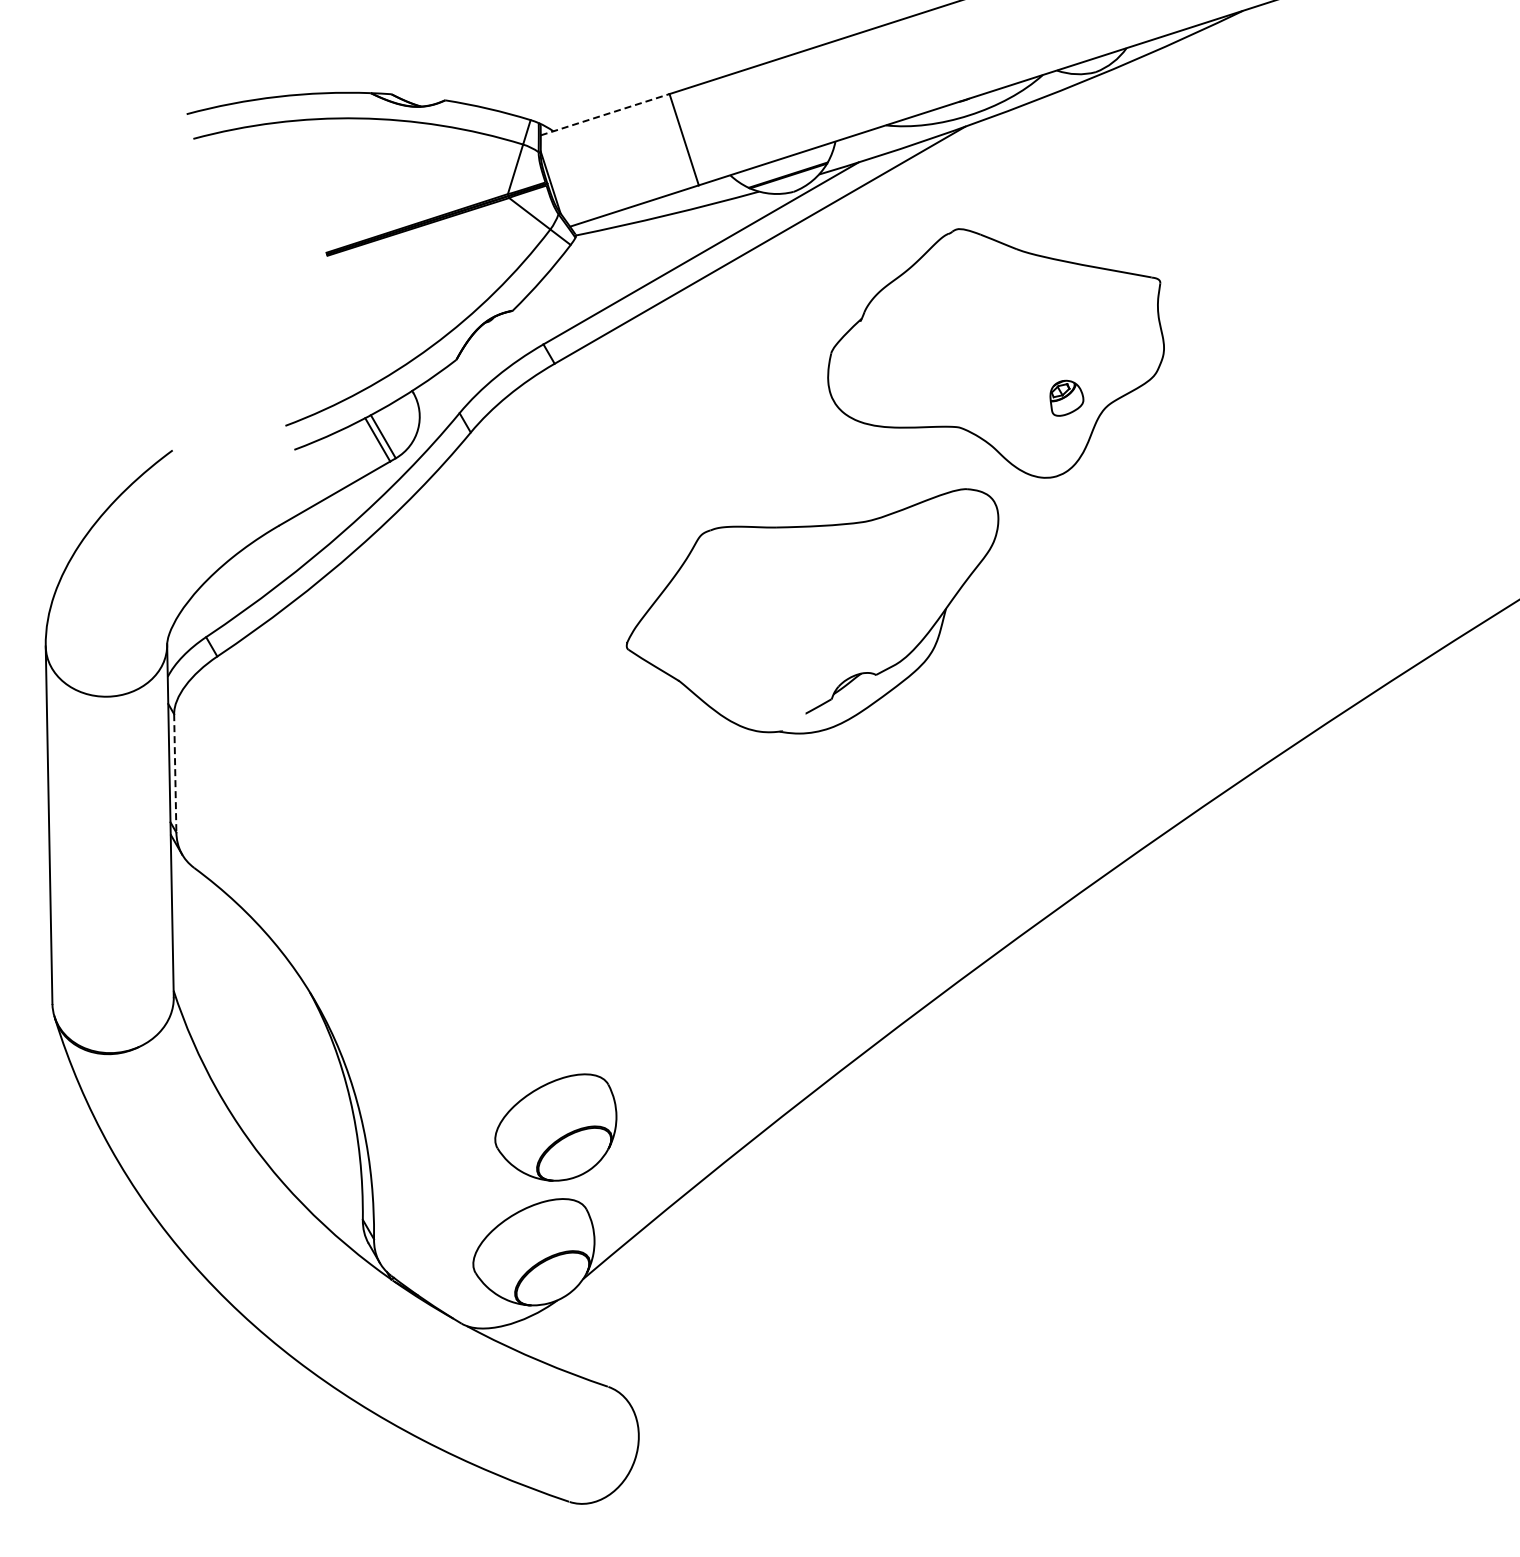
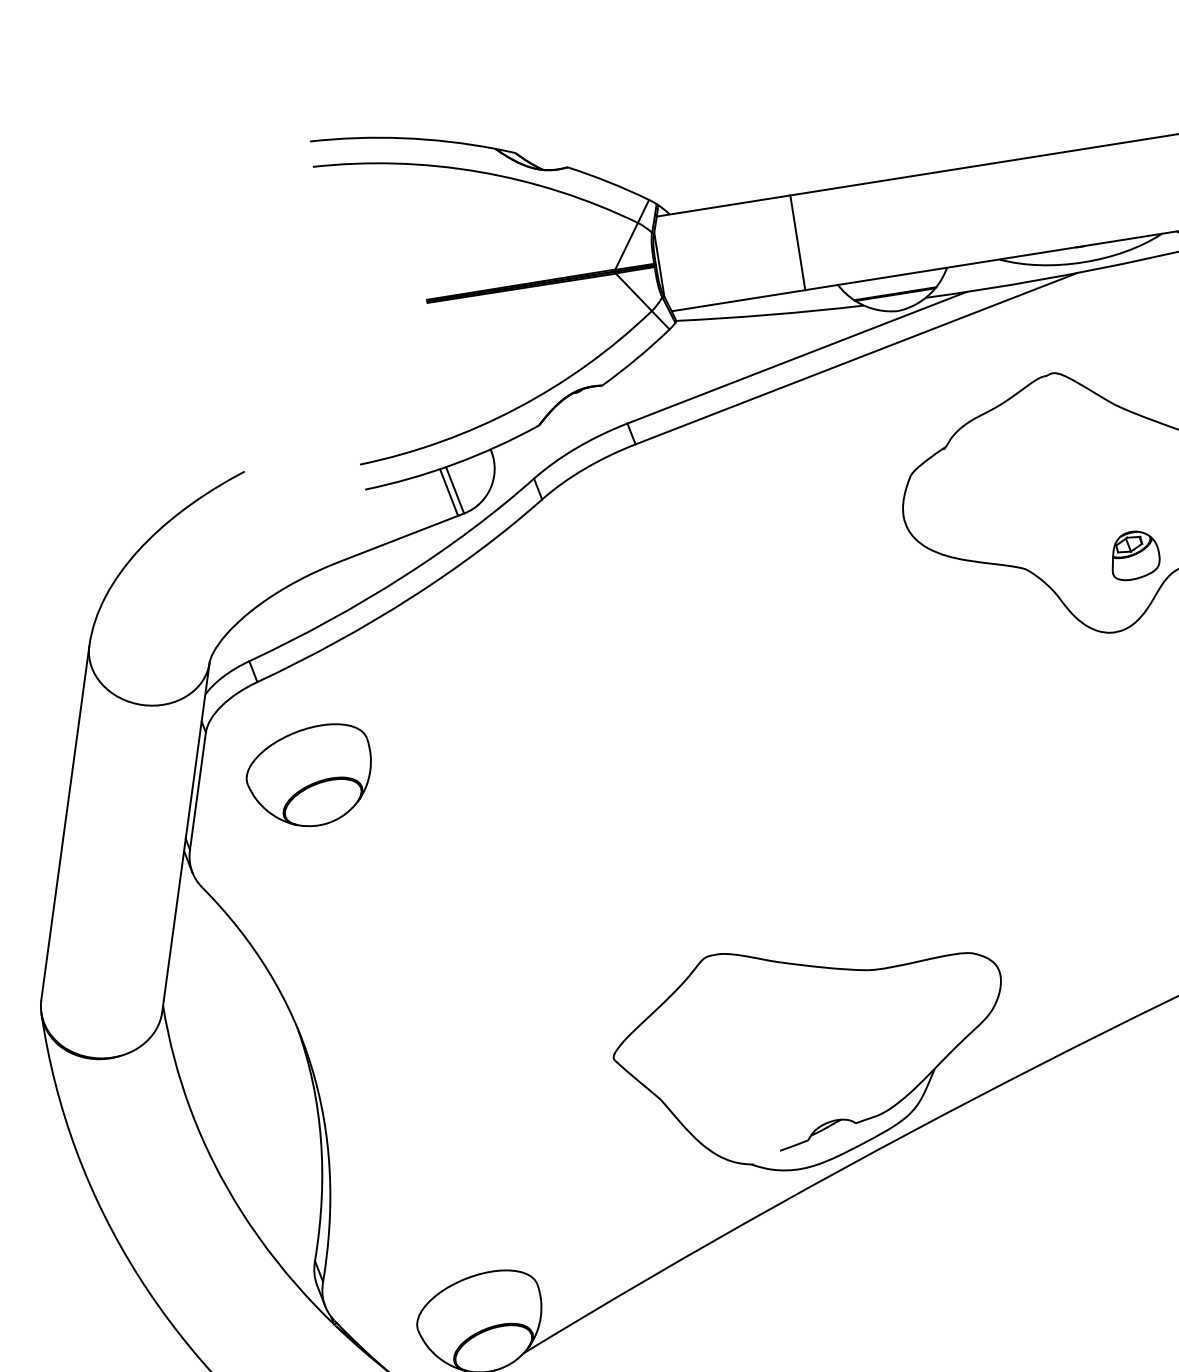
line: (605, 114) -> (723, 205), dashed -> solid
part: (1066, 398) -> (1136, 557), size x1.43
part: (812, 611) -> (802, 1050), moved
line: (175, 773) -> (198, 791), dashed -> solid
part: (555, 1127) -> (308, 772), moved

